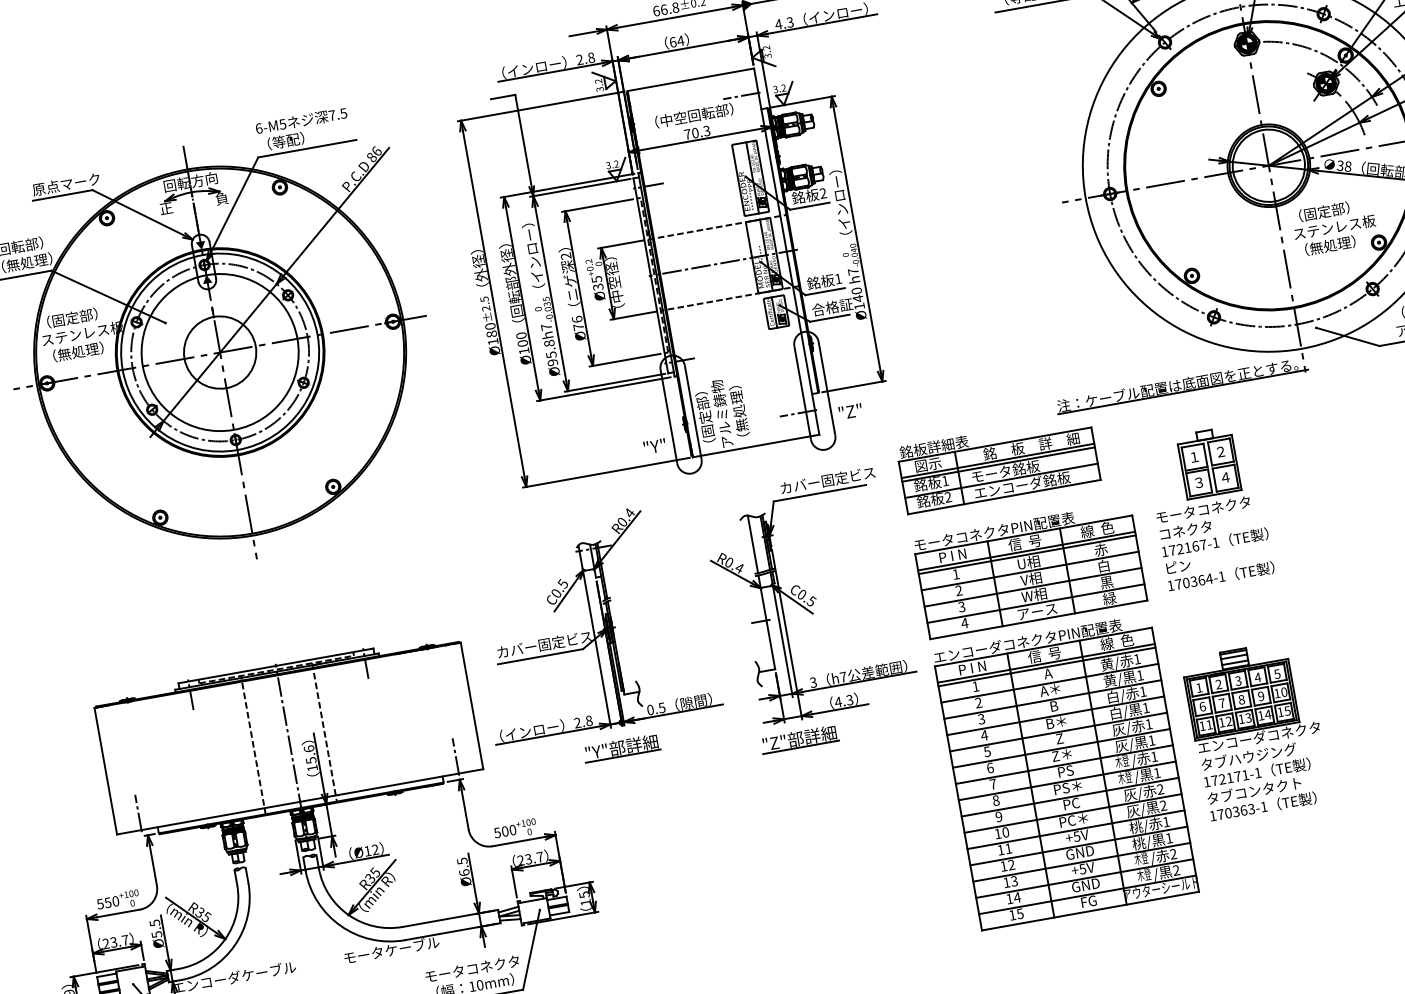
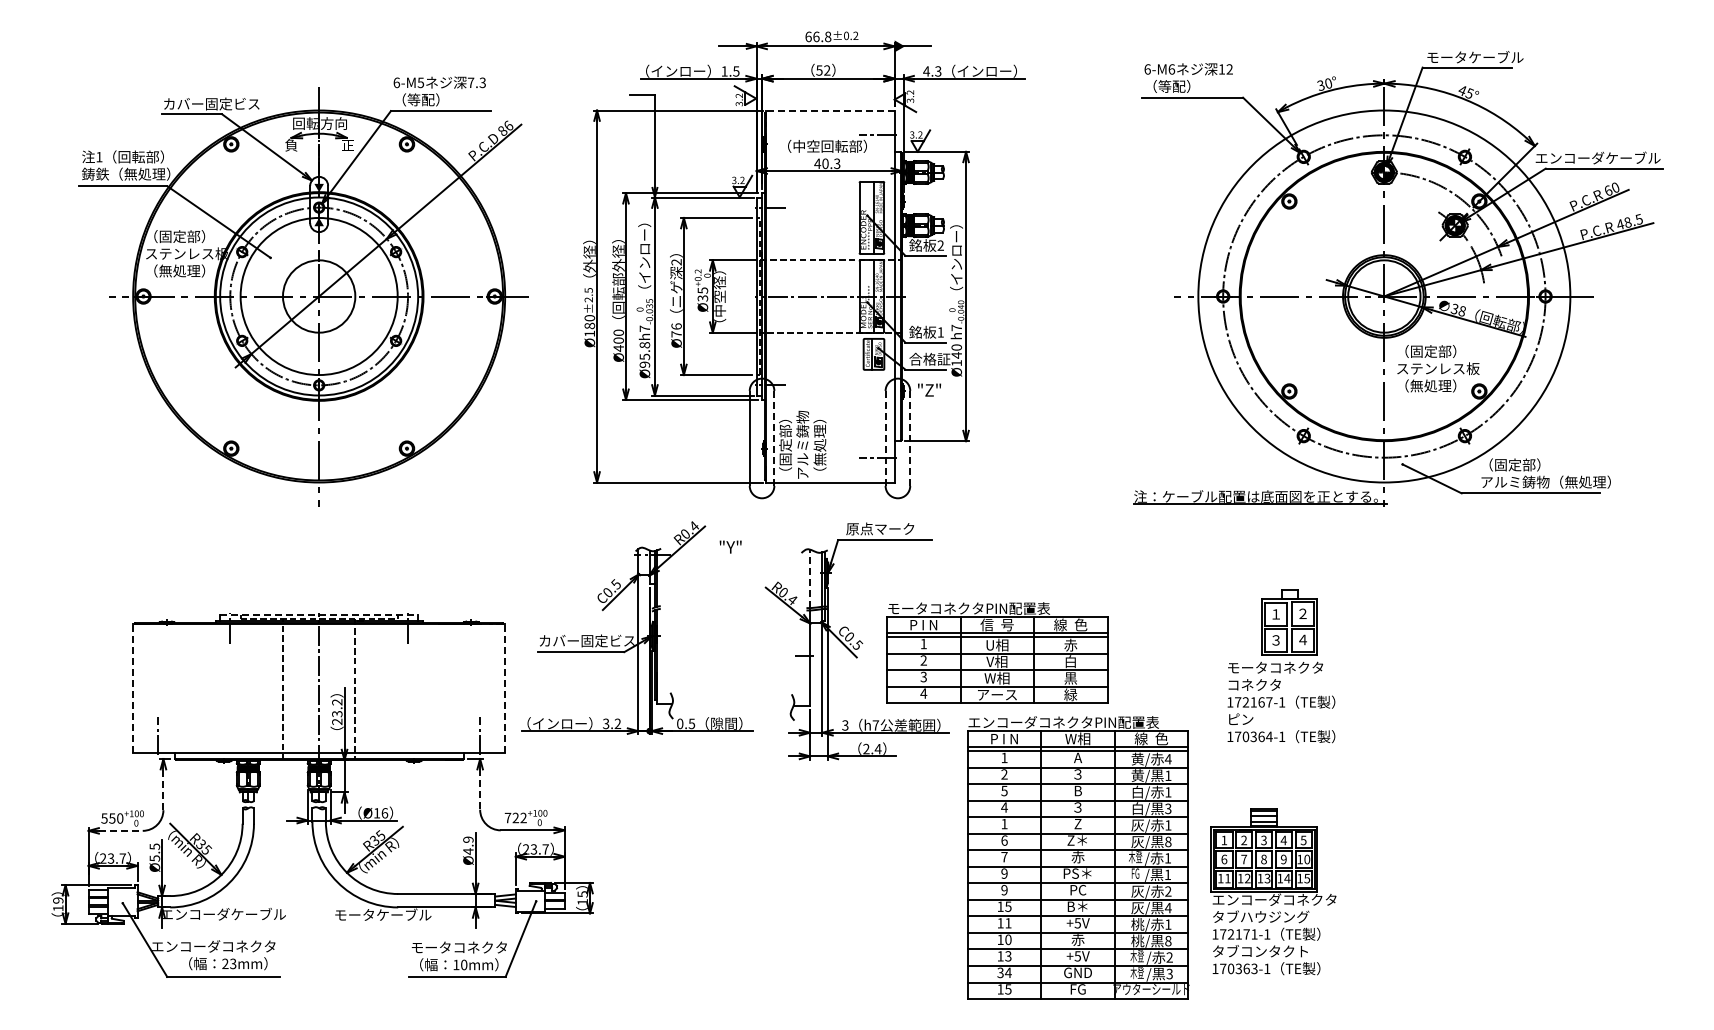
text: (677, 41) -> (823, 70), 64 -> 52
text: (585, 58) -> (730, 71), 2.8 -> 1.5
line: (689, 79) -> (829, 110), solid -> dashed
text: (343, 113) -> (482, 82), 7.5 -> 7.3
text: (687, 134) -> (817, 163), 70.3 -> 40.3
text: (80, 181) -> (211, 103), 原点マーク -> カバー固定ビス
text: (221, 198) -> (347, 145), 負 -> 正
text: (166, 207) -> (291, 144), 正 -> 負
text: (523, 351) -> (618, 348), Ø100 -> Ø400
line: (827, 388) -> (910, 438), solid -> dashed
line: (802, 393) -> (885, 438), solid -> dashed
text: (850, 410) -> (929, 389), moved
line: (693, 412) -> (774, 438), solid -> dashed
text: (654, 445) -> (730, 546), moved
part: (998, 463) -> (1065, 542), removed
text: (827, 480) -> (894, 528), カバー固定ビス -> 原点マーク
part: (1208, 507) -> (1281, 666), moved
line: (753, 544) -> (810, 578), solid -> dashed
part: (1030, 569) -> (997, 652), moved
text: (1044, 654) -> (1077, 738), 信  号 -> W相
text: (1136, 659) -> (1167, 759), 1 -> 4
line: (276, 665) -> (319, 614), solid -> dashed
text: (1049, 690) -> (1076, 774), A＊ -> ３
text: (844, 700) -> (872, 748), 4.3 -> 2.4
line: (472, 705) -> (505, 688), solid -> dashed
text: (1146, 707) -> (1168, 808), 1 -> 3
text: (981, 718) -> (1004, 790), 3 -> 5
text: (583, 721) -> (612, 723), 2.8 -> 3.2
text: (1056, 722) -> (1077, 807), B＊ -> ３
part: (1256, 729) -> (1273, 891), moved
part: (799, 738) -> (821, 778), removed
text: (1151, 740) -> (1168, 841), 1 -> 8
part: (621, 748) -> (644, 756), removed
text: (987, 752) -> (1004, 824), 5 -> 1
text: (310, 757) -> (337, 711), 15.6 -> 23.2
line: (106, 771) -> (133, 688), solid -> dashed
text: (1066, 771) -> (1078, 857), PS -> 赤
text: (1125, 777) -> (1135, 873), 木登 -> FG
text: (996, 800) -> (1004, 873), 8 -> 9
text: (1162, 805) -> (1167, 907), 2 -> 4
line: (465, 810) -> (480, 790), solid -> dashed
text: (1073, 820) -> (1077, 906), PC＊ -> B＊
text: (504, 831) -> (515, 817), 500 -> 722
text: (1005, 832) -> (1008, 906), 10 -> 15
text: (1169, 837) -> (1168, 940), 1 -> 8
text: (375, 850) -> (384, 813), Ø12 -> Ø16
text: (1079, 853) -> (1077, 940), GND -> 赤
text: (1011, 864) -> (1008, 939), 12 -> 10
line: (153, 866) -> (163, 790), solid -> dashed
text: (463, 866) -> (468, 845), Ø6.5 -> Ø4.9
text: (1176, 870) -> (1169, 974), 2 -> 3
text: (1009, 898) -> (1000, 972), 14 -> 34
line: (118, 913) -> (120, 830), solid -> dashed

